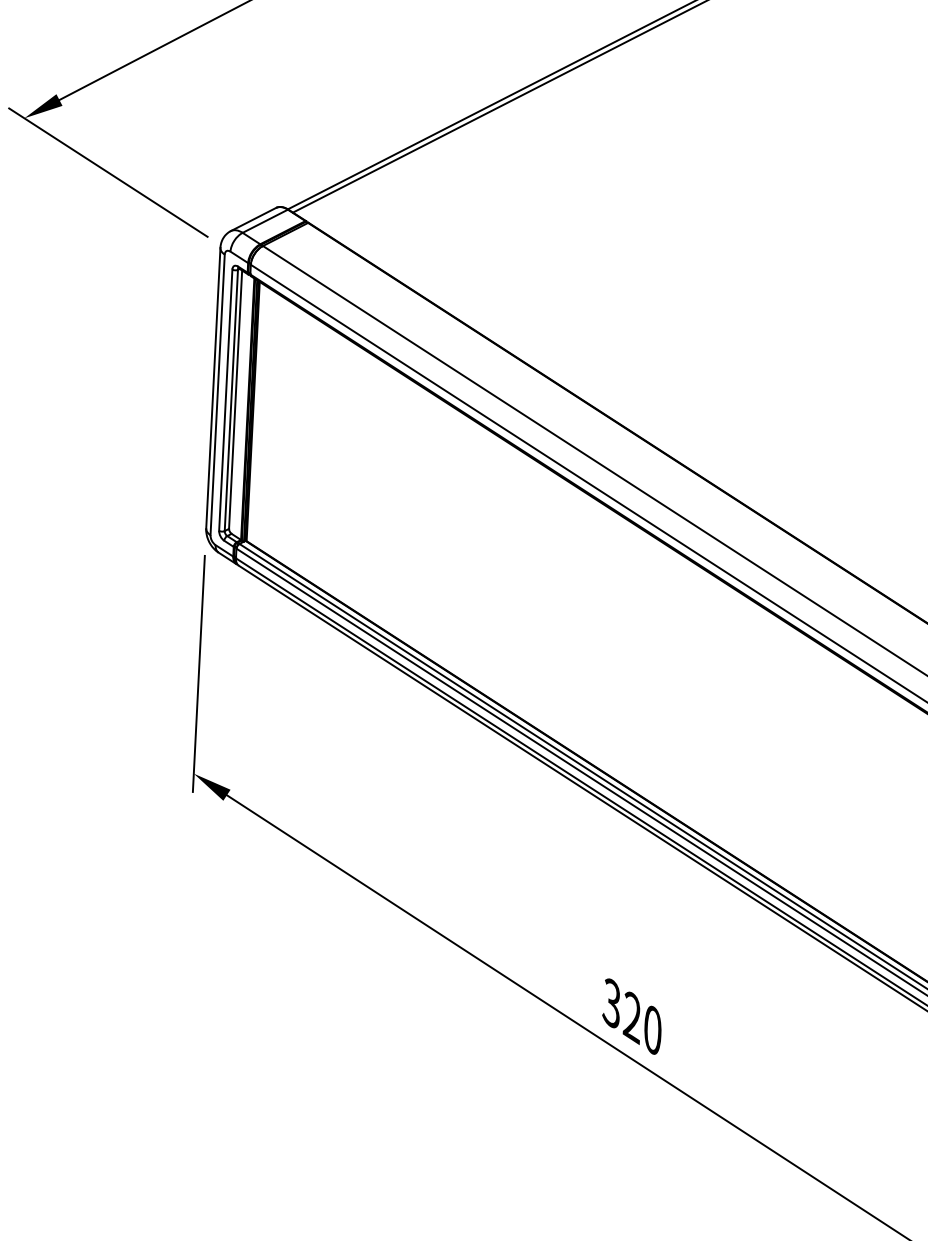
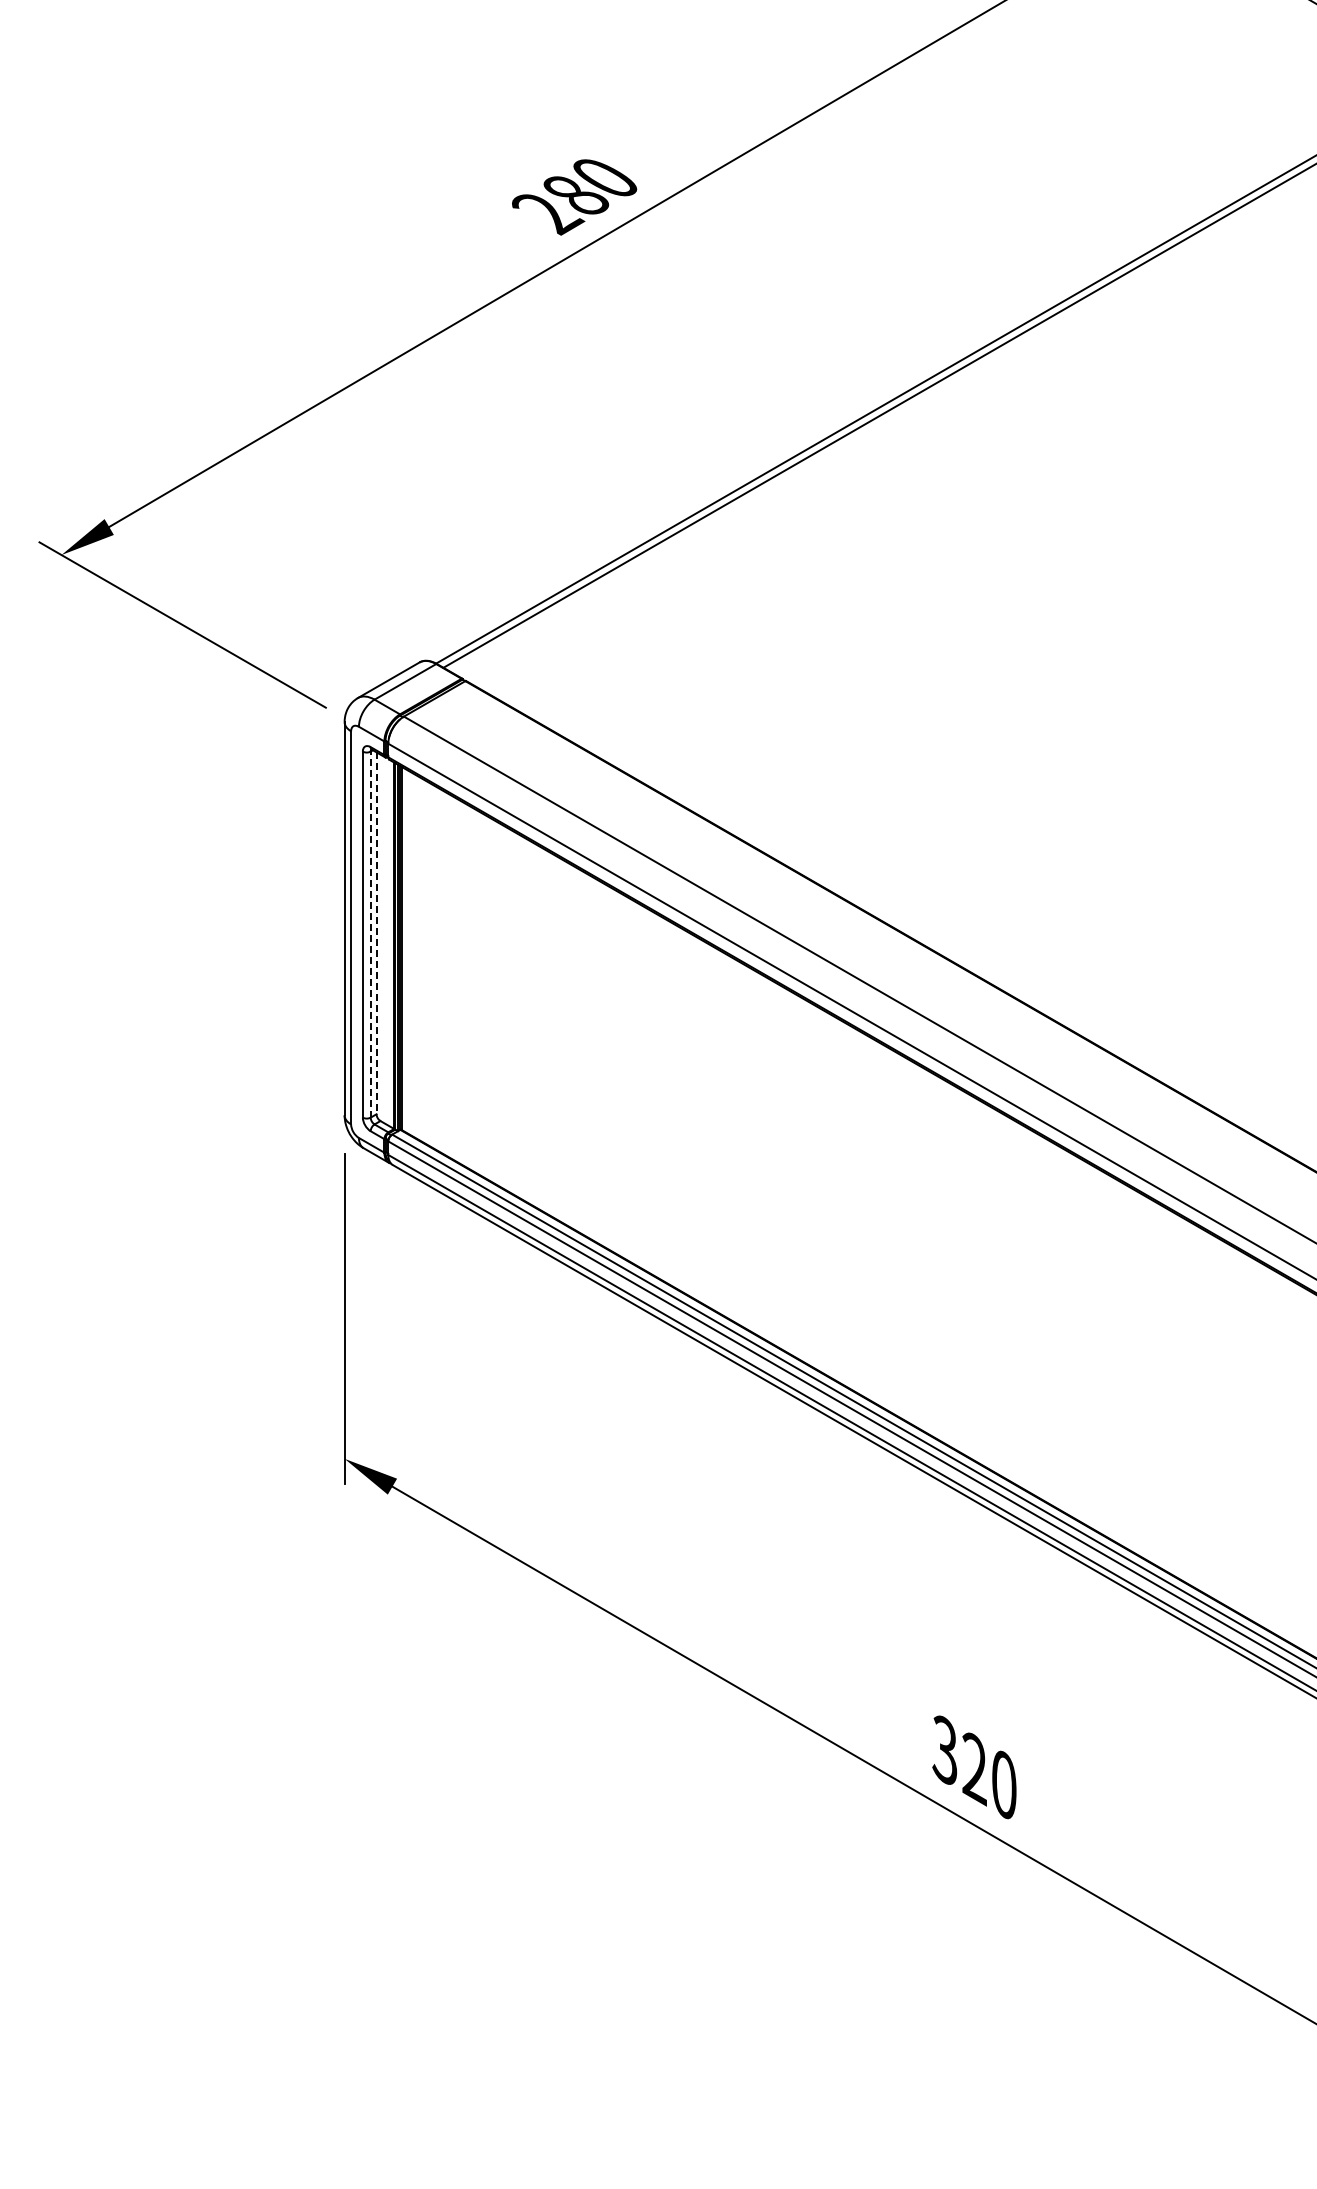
line: (235, 399) -> (376, 933), solid -> dashed
line: (231, 400) -> (370, 934), solid -> dashed

